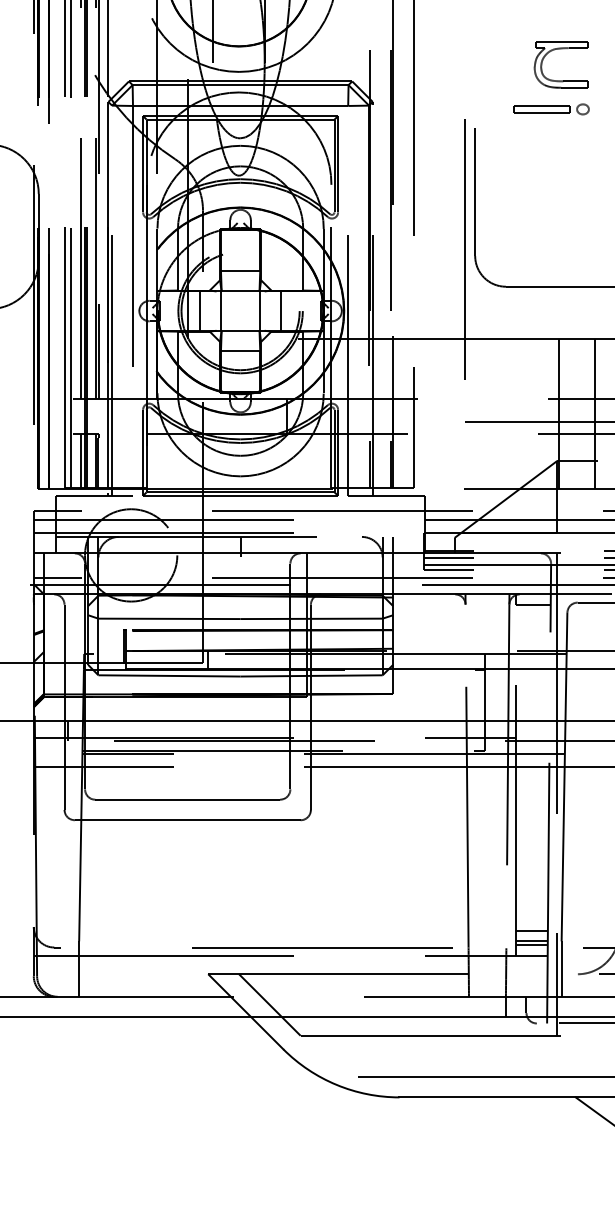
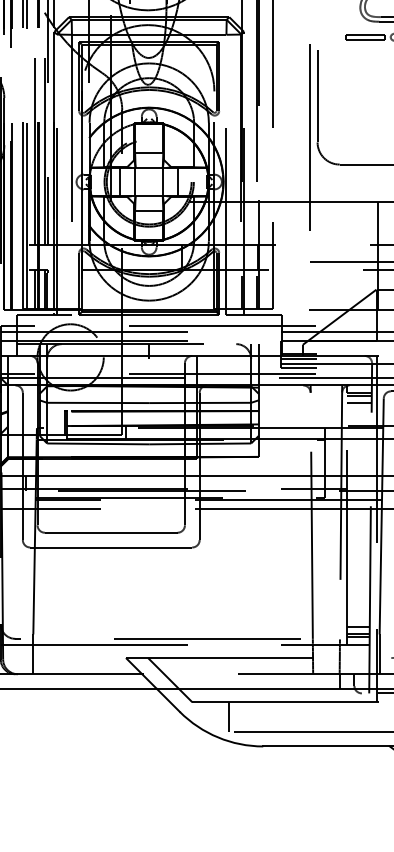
line: (533, 608) -> (359, 395), added
line: (533, 619) -> (359, 403), added
line: (351, 1055) -> (228, 716), added

